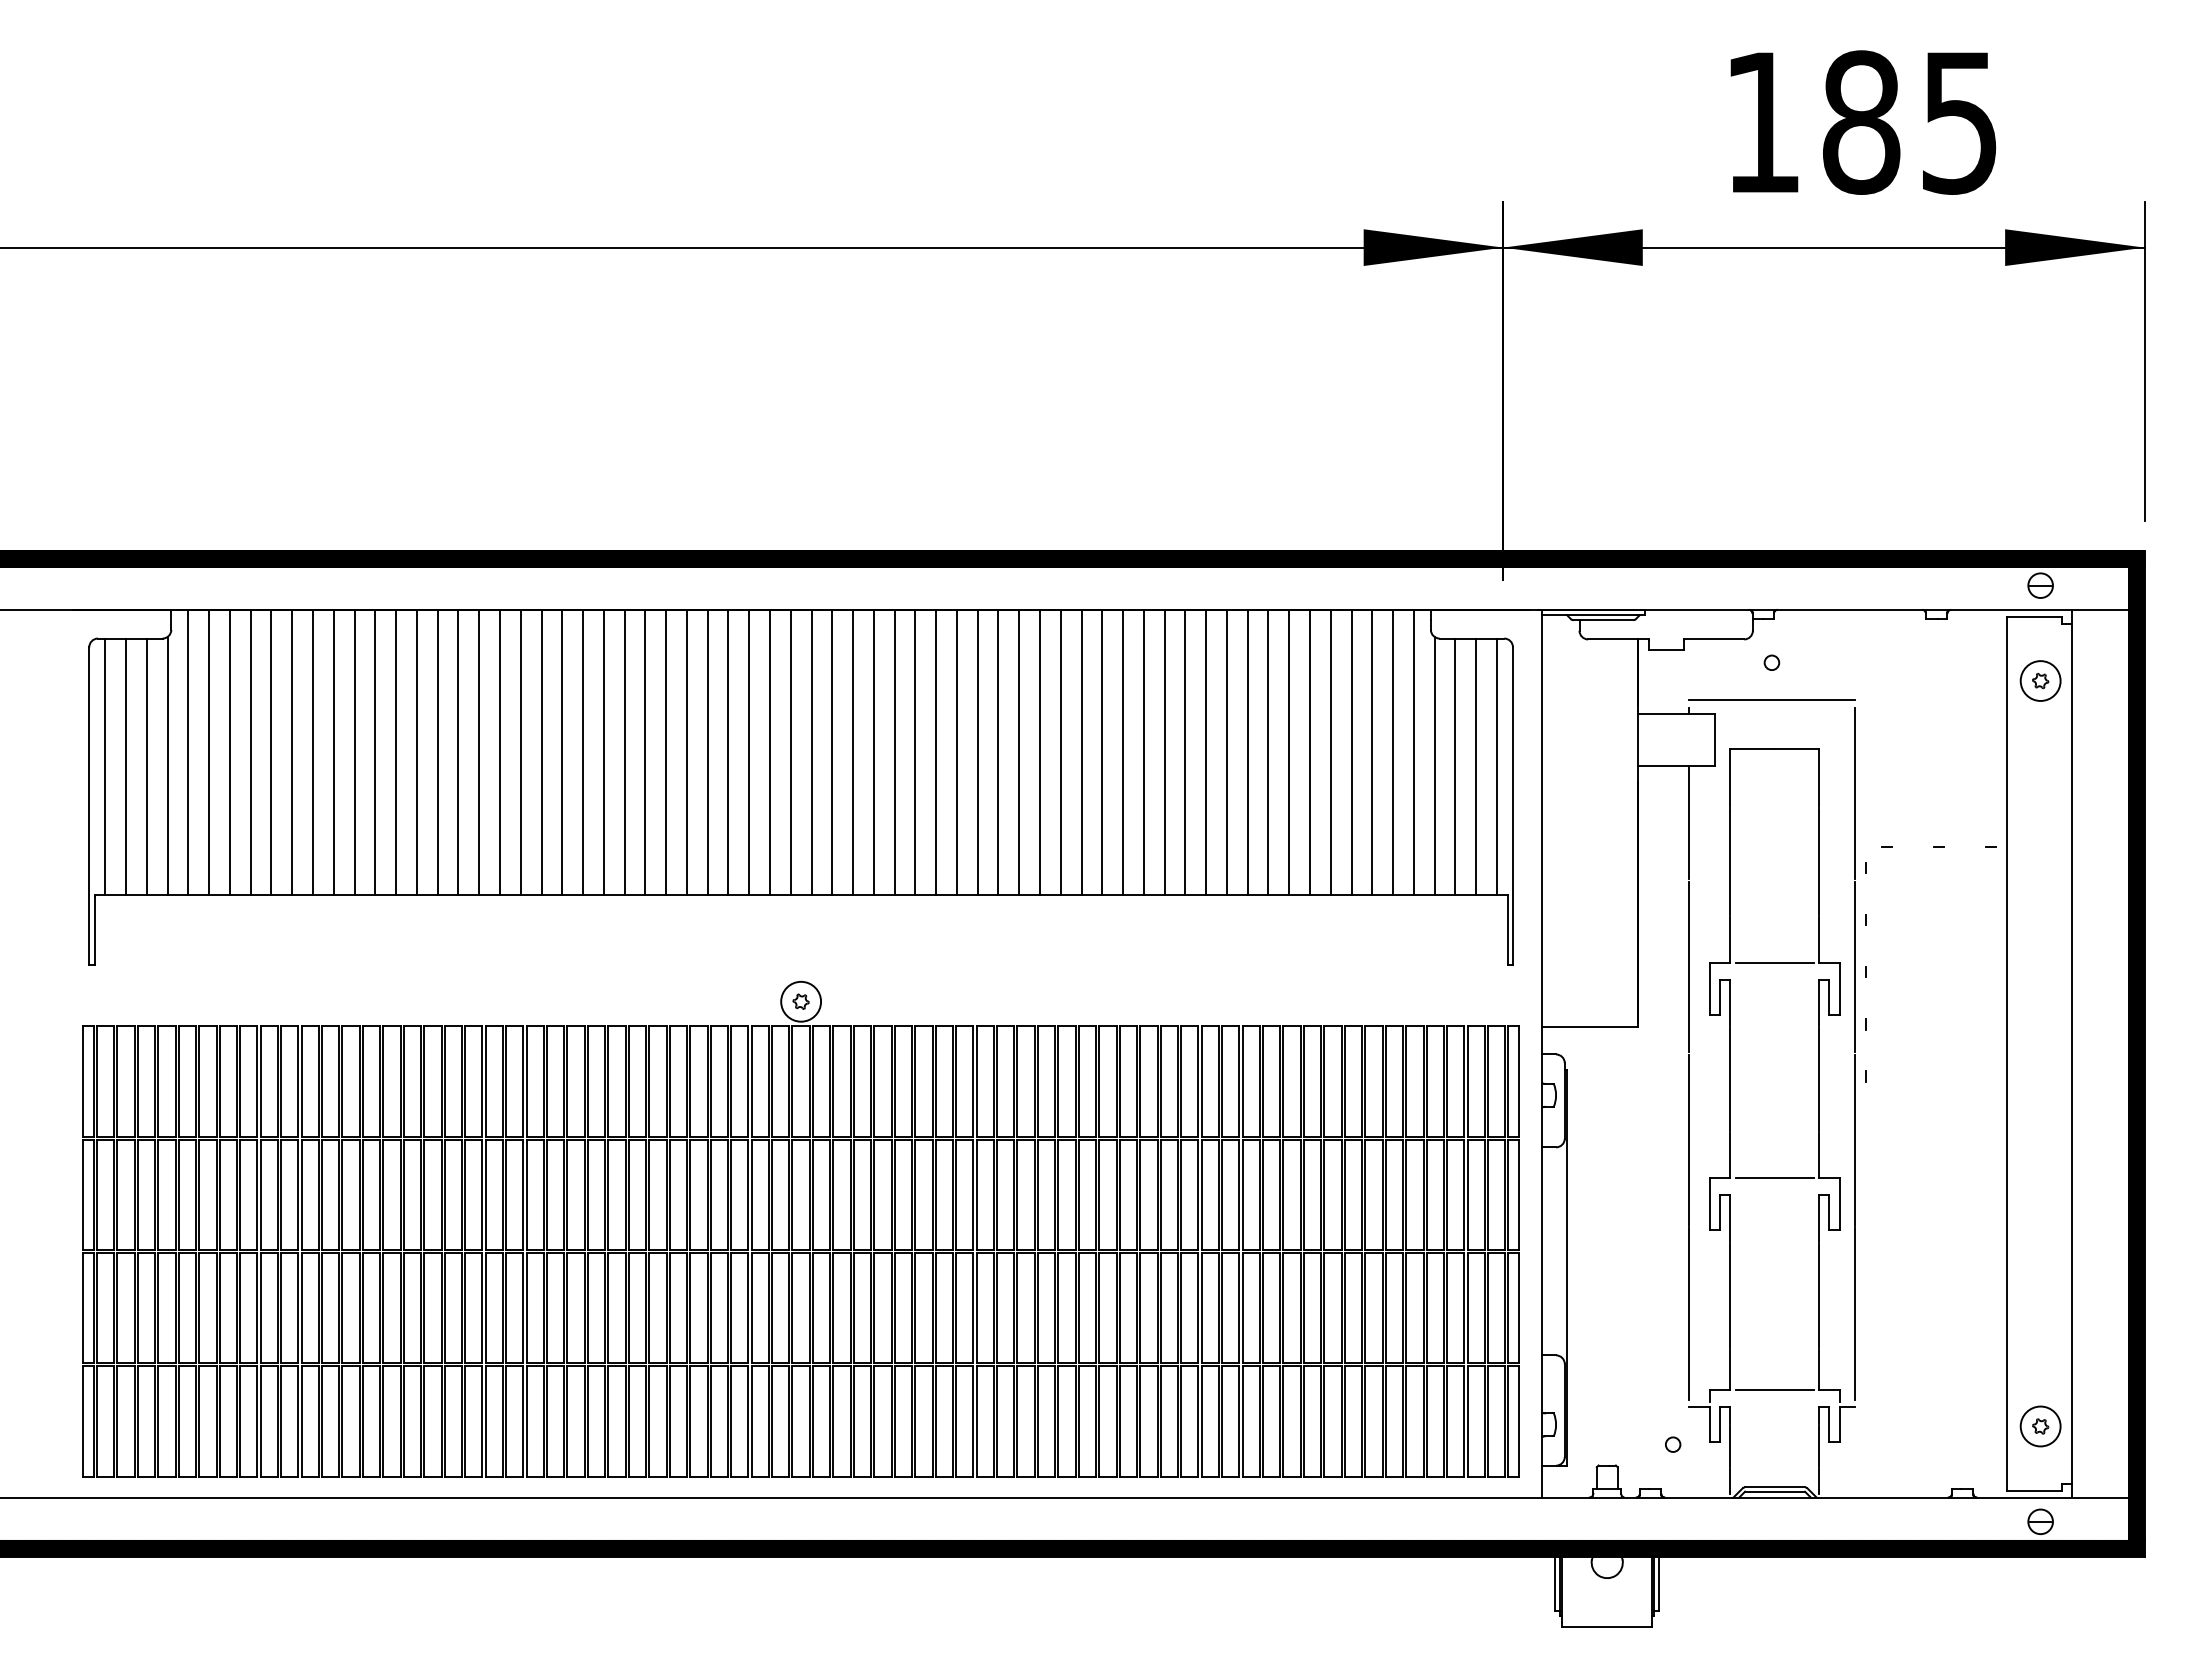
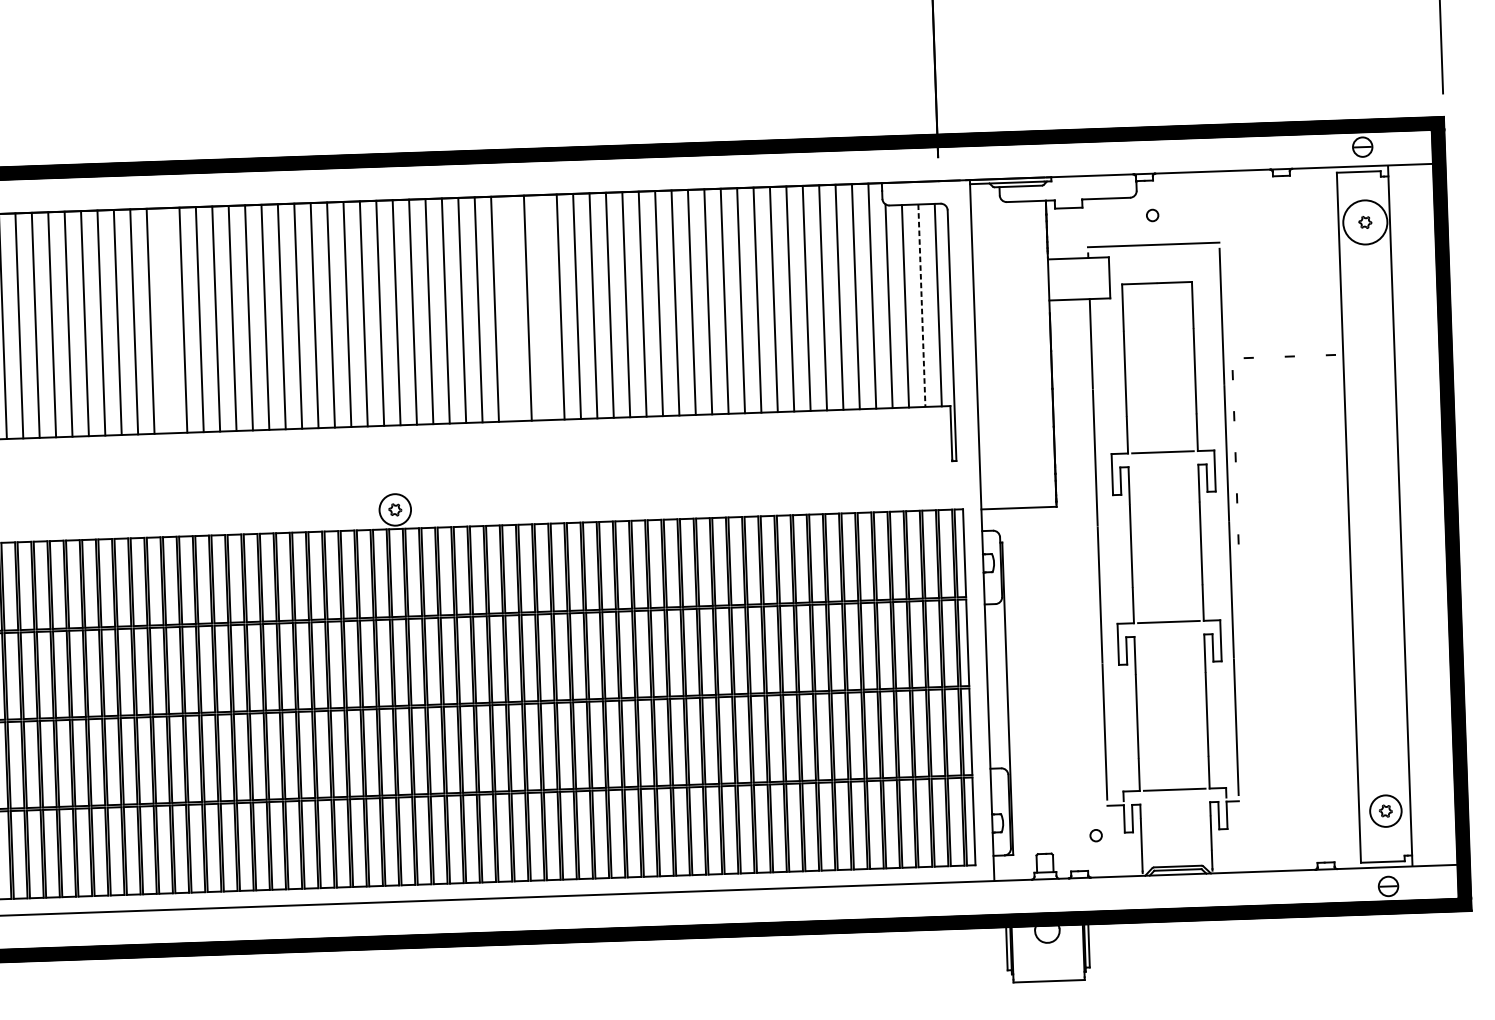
circle: (2040, 680) -> (1365, 222), size x1.4
line: (520, 751) -> (166, 320), removed
line: (956, 751) -> (511, 308), removed
line: (998, 751) -> (544, 306), removed
line: (1476, 767) -> (922, 306), solid -> dashed

